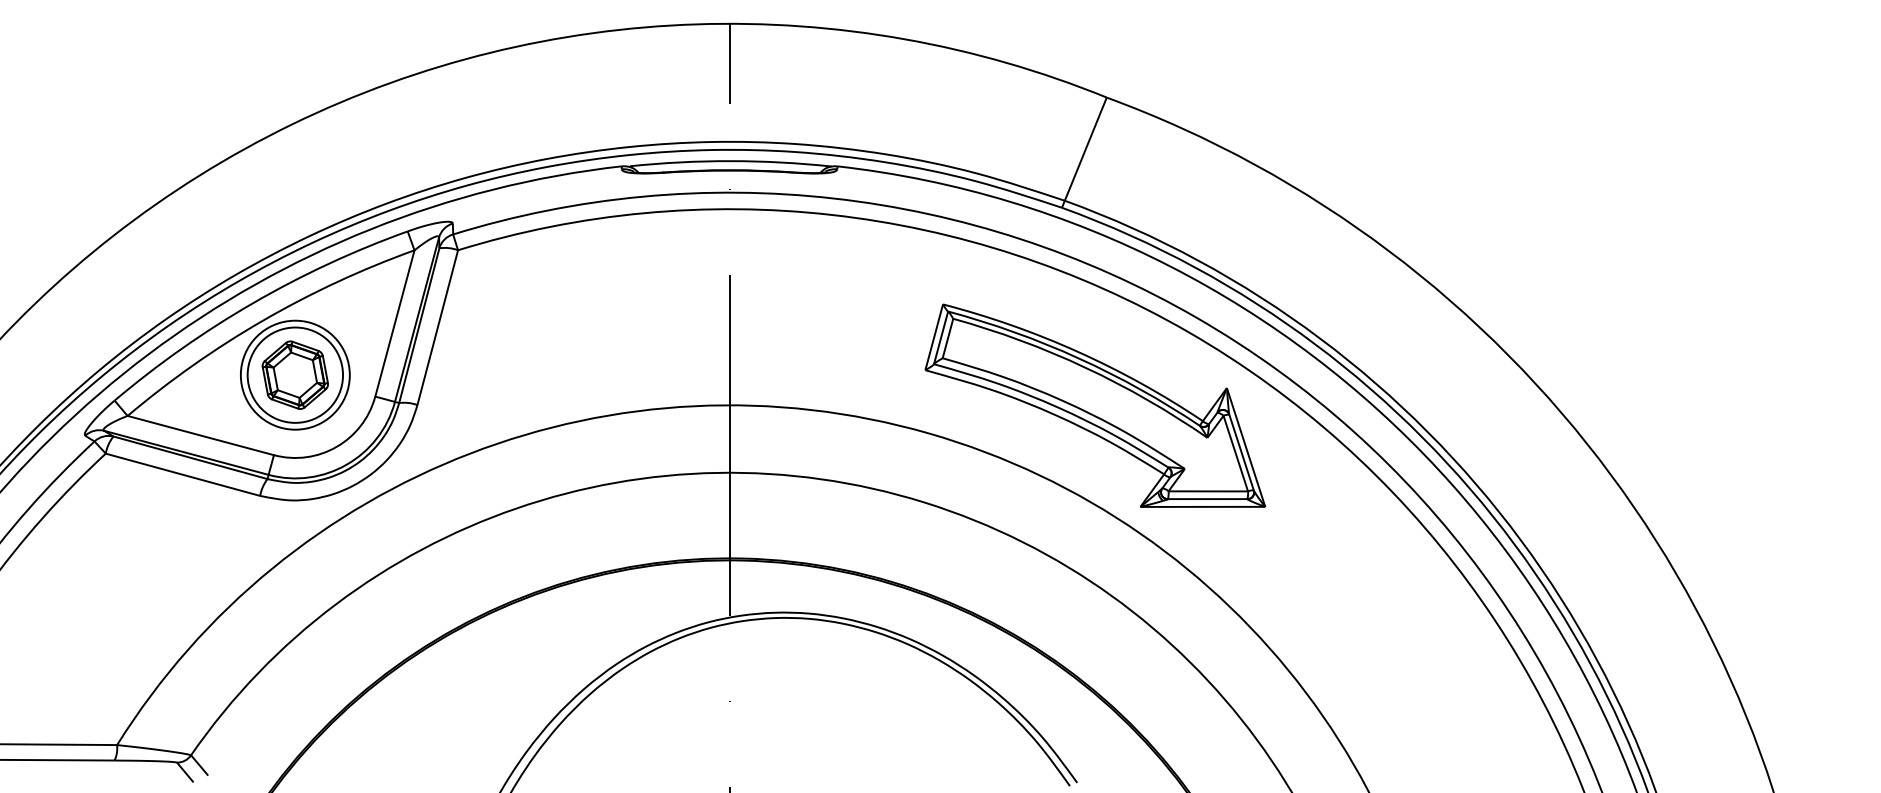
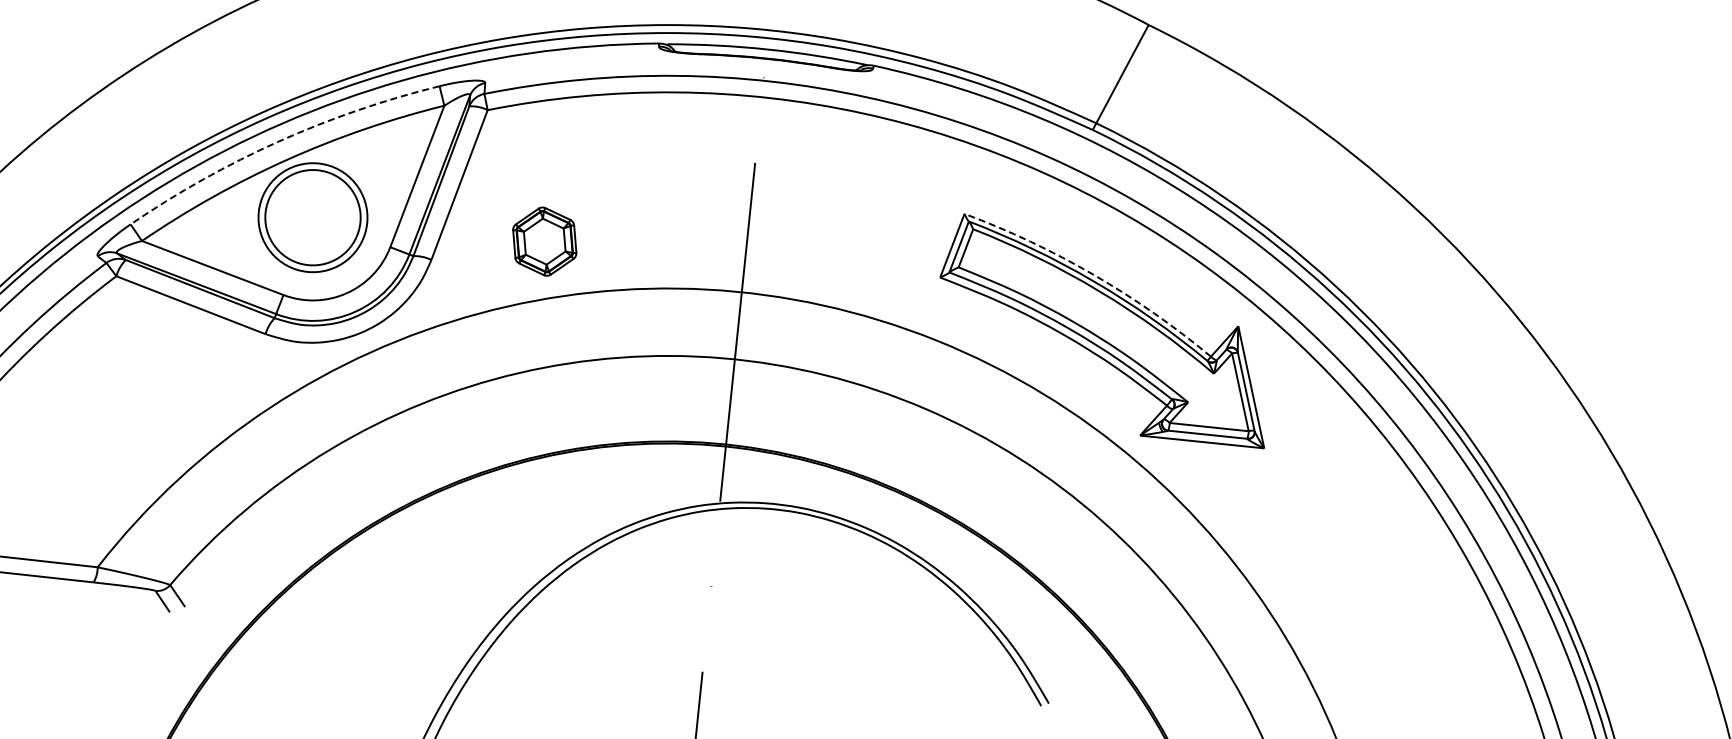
arc: (253, 302) -> (278, 141), solid -> dashed
arc: (1077, 351) -> (1093, 274), solid -> dashed
part: (294, 374) -> (543, 240), moved

